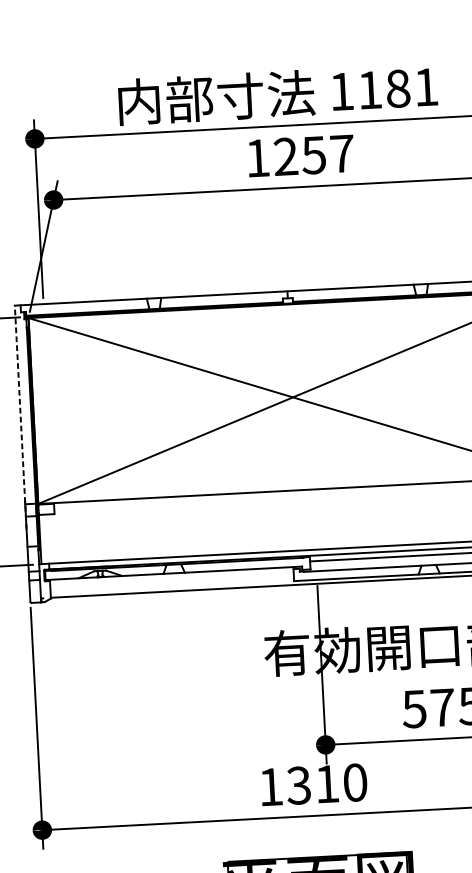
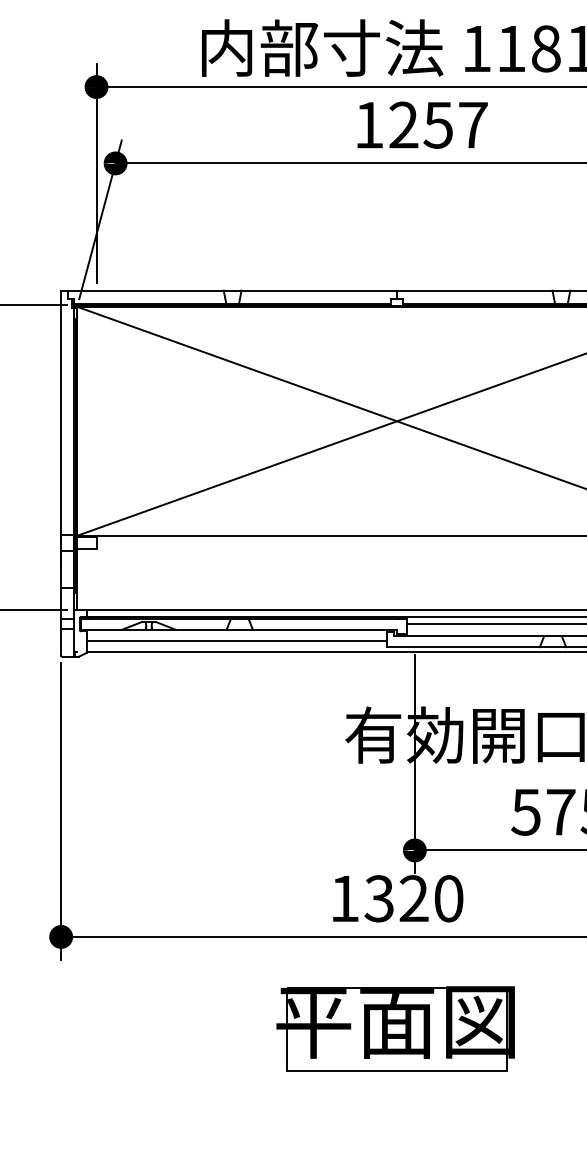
line: (20, 417) -> (61, 428), dashed -> solid
line: (172, 582) -> (236, 641), added
text: (326, 783) -> (413, 898), 1310 -> 1320

